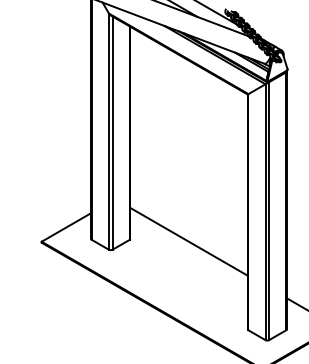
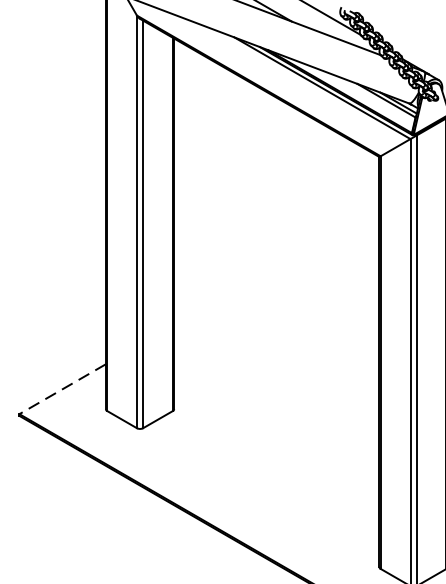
line: (66, 227) -> (62, 389), solid -> dashed
line: (188, 241) -> (275, 413), removed

